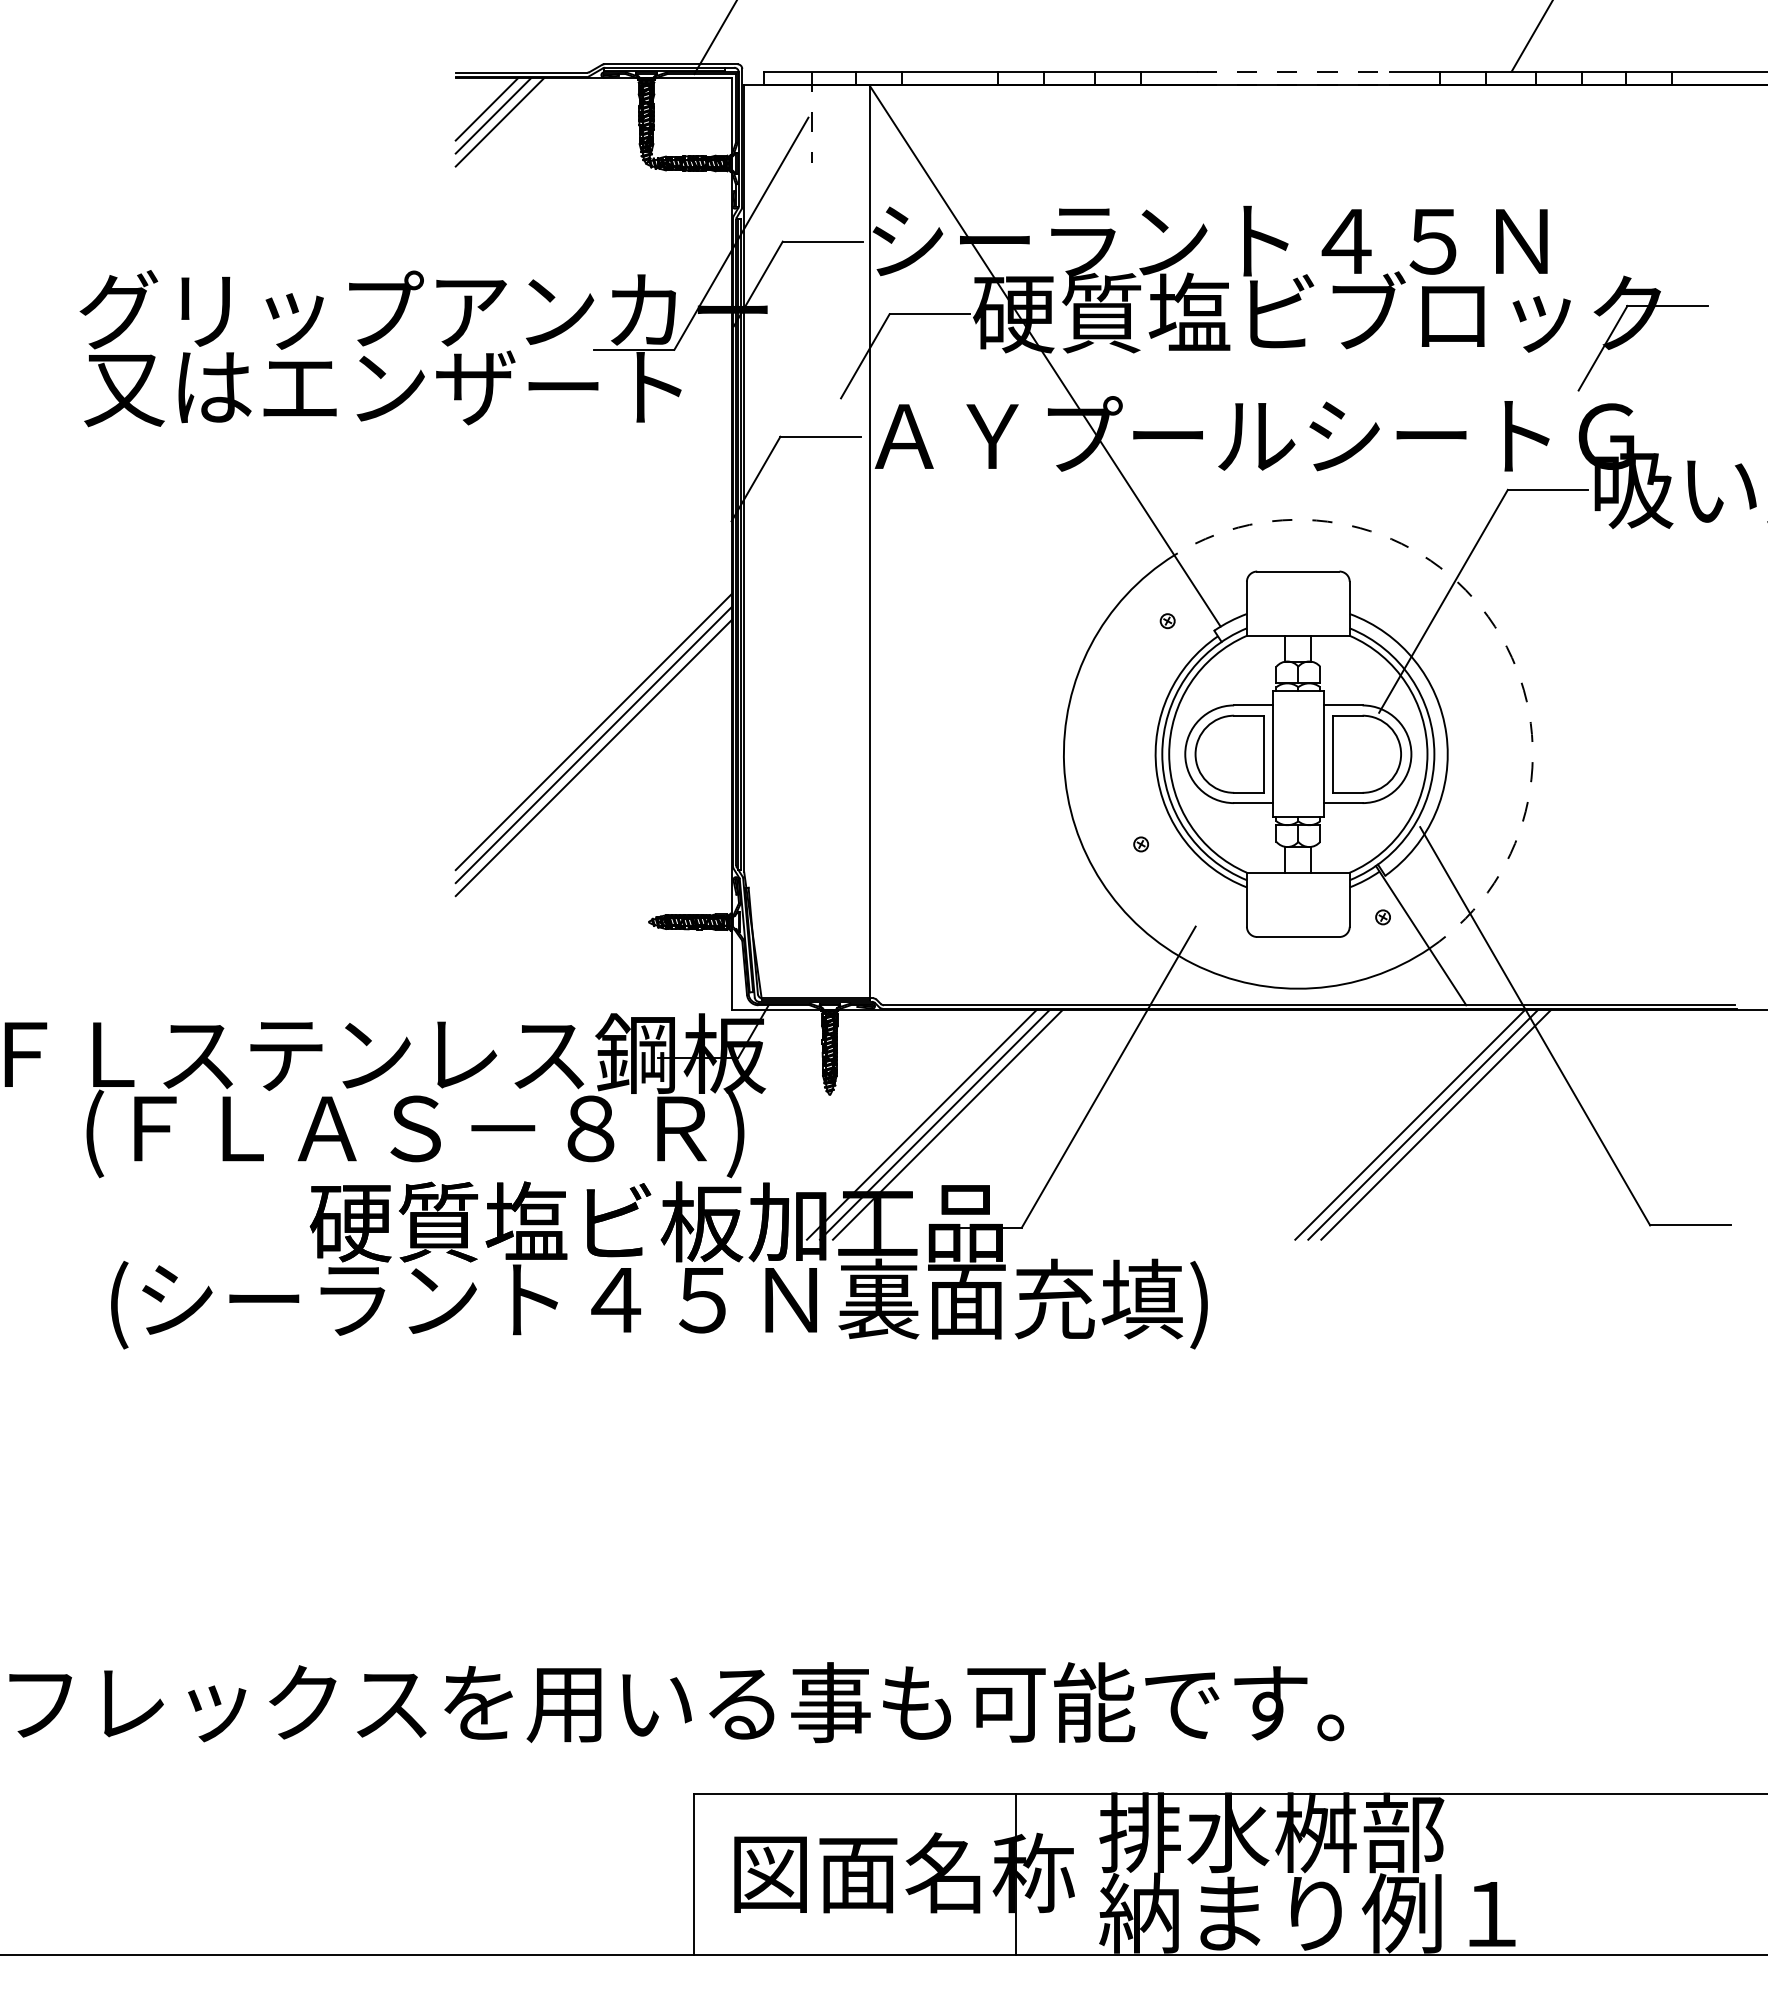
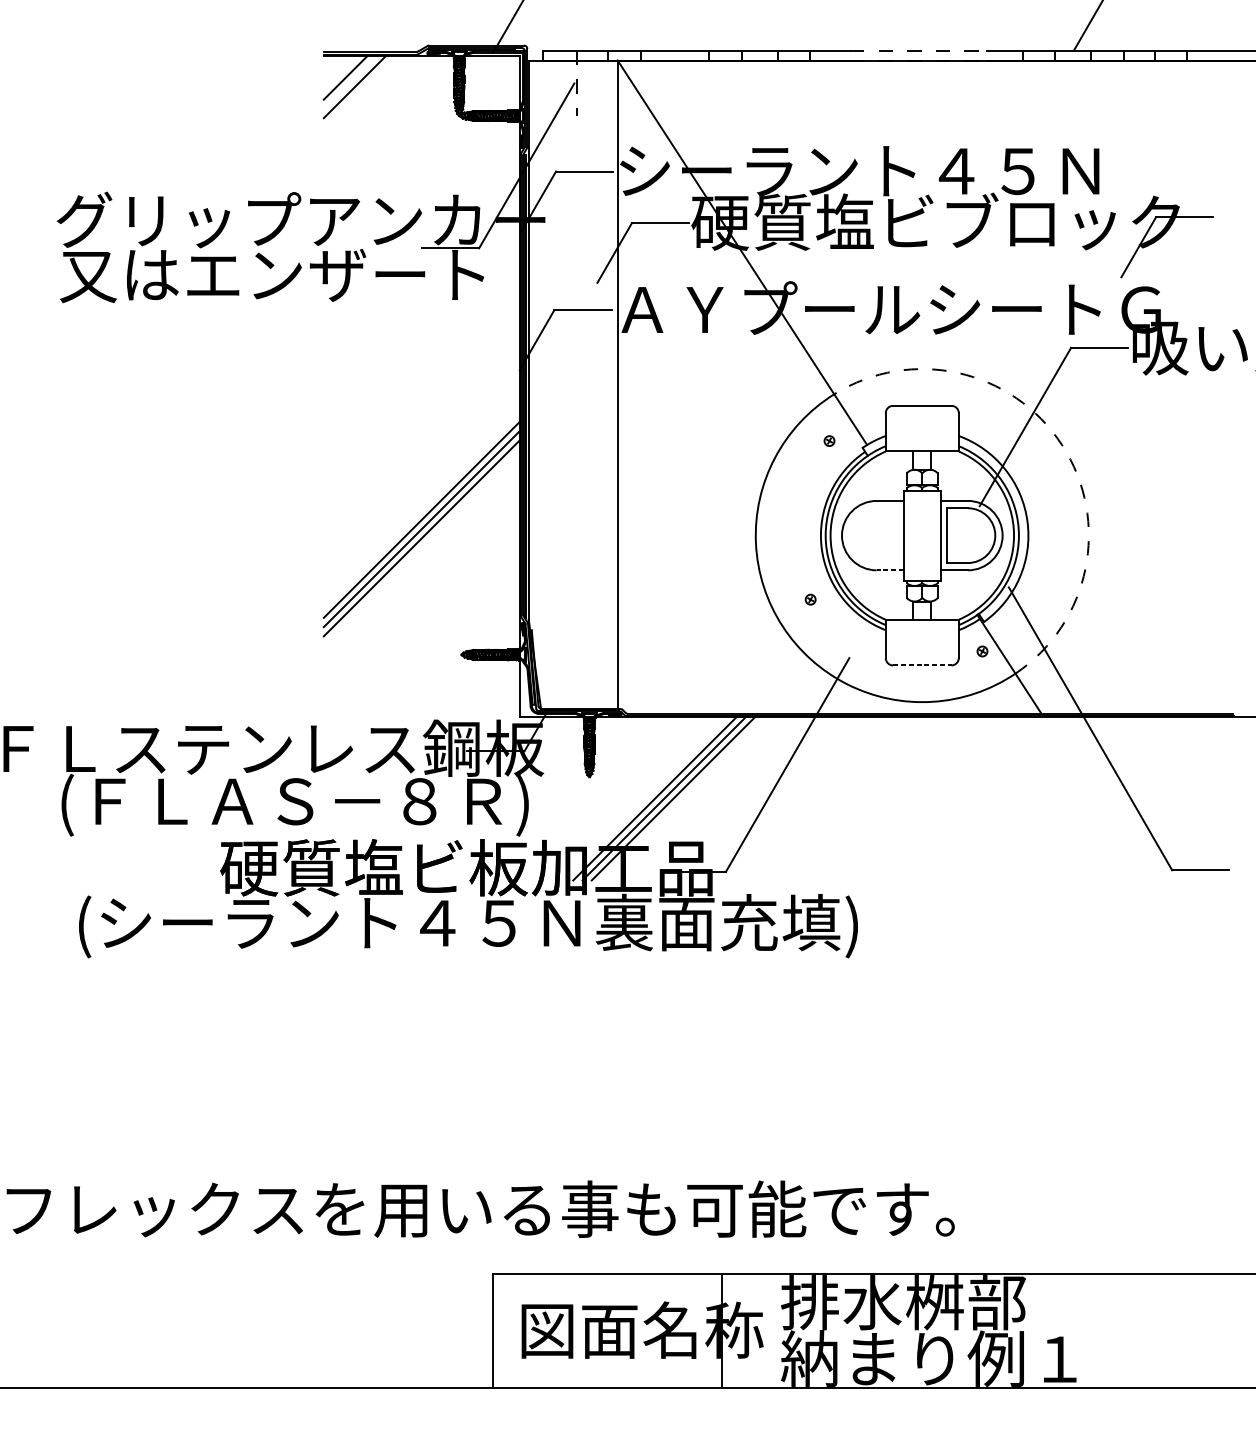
line: (492, 115) -> (349, 81), removed
part: (1229, 753) -> (873, 535), removed
line: (1252, 803) -> (889, 570), solid -> dashed
line: (1298, 937) -> (922, 665), solid -> dashed
line: (1410, 1124) -> (1001, 798), removed
line: (1423, 1124) -> (1011, 798), removed
line: (1436, 1124) -> (1020, 798), removed

